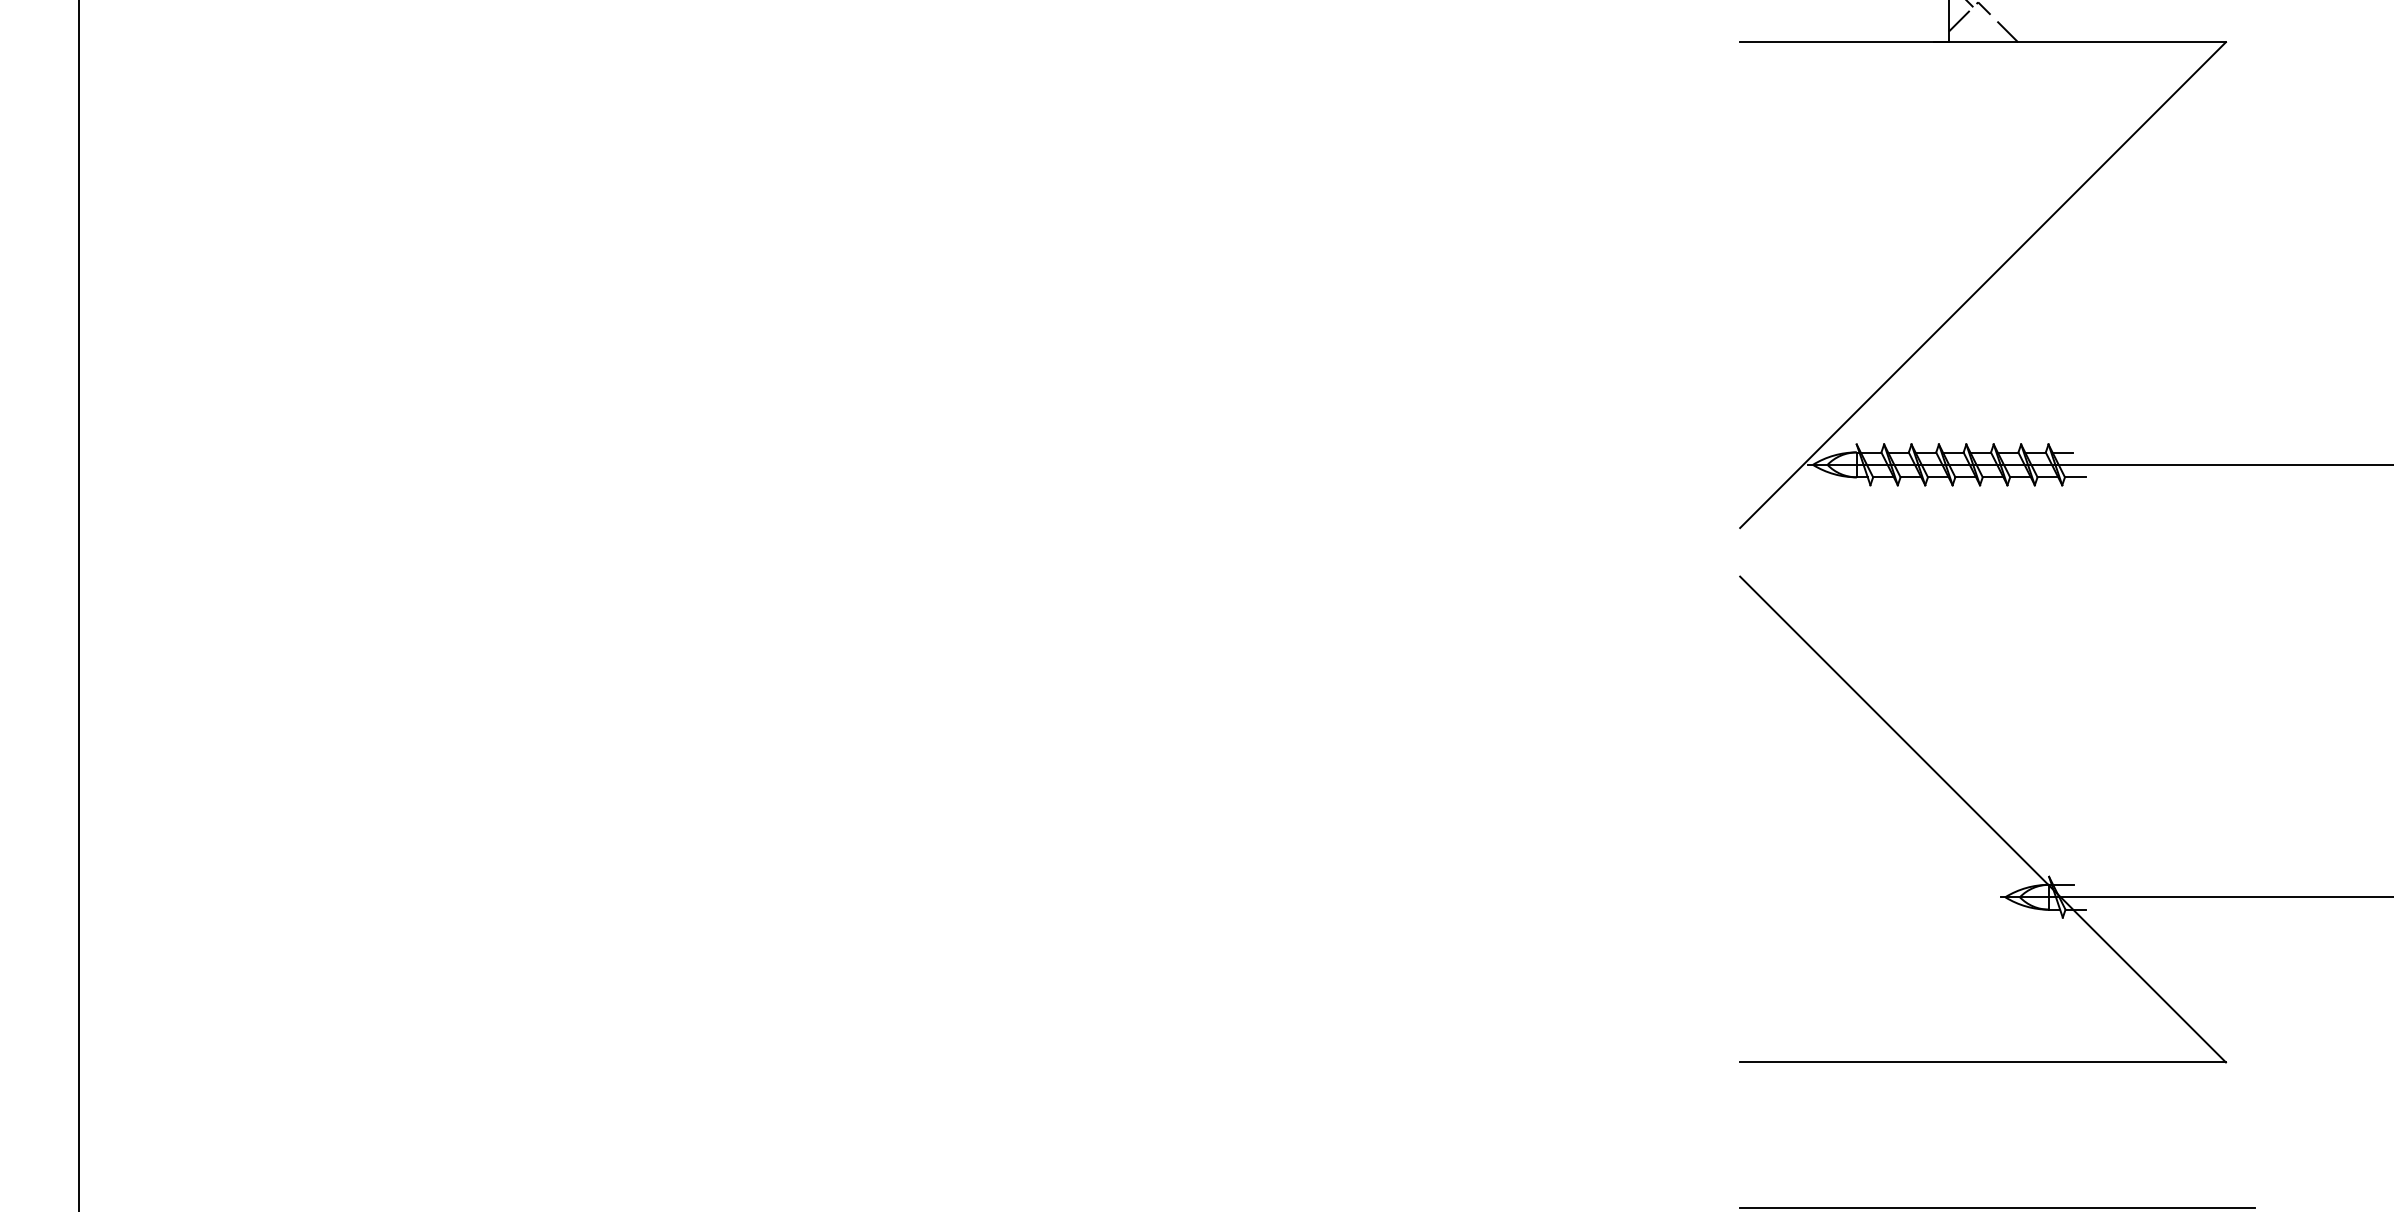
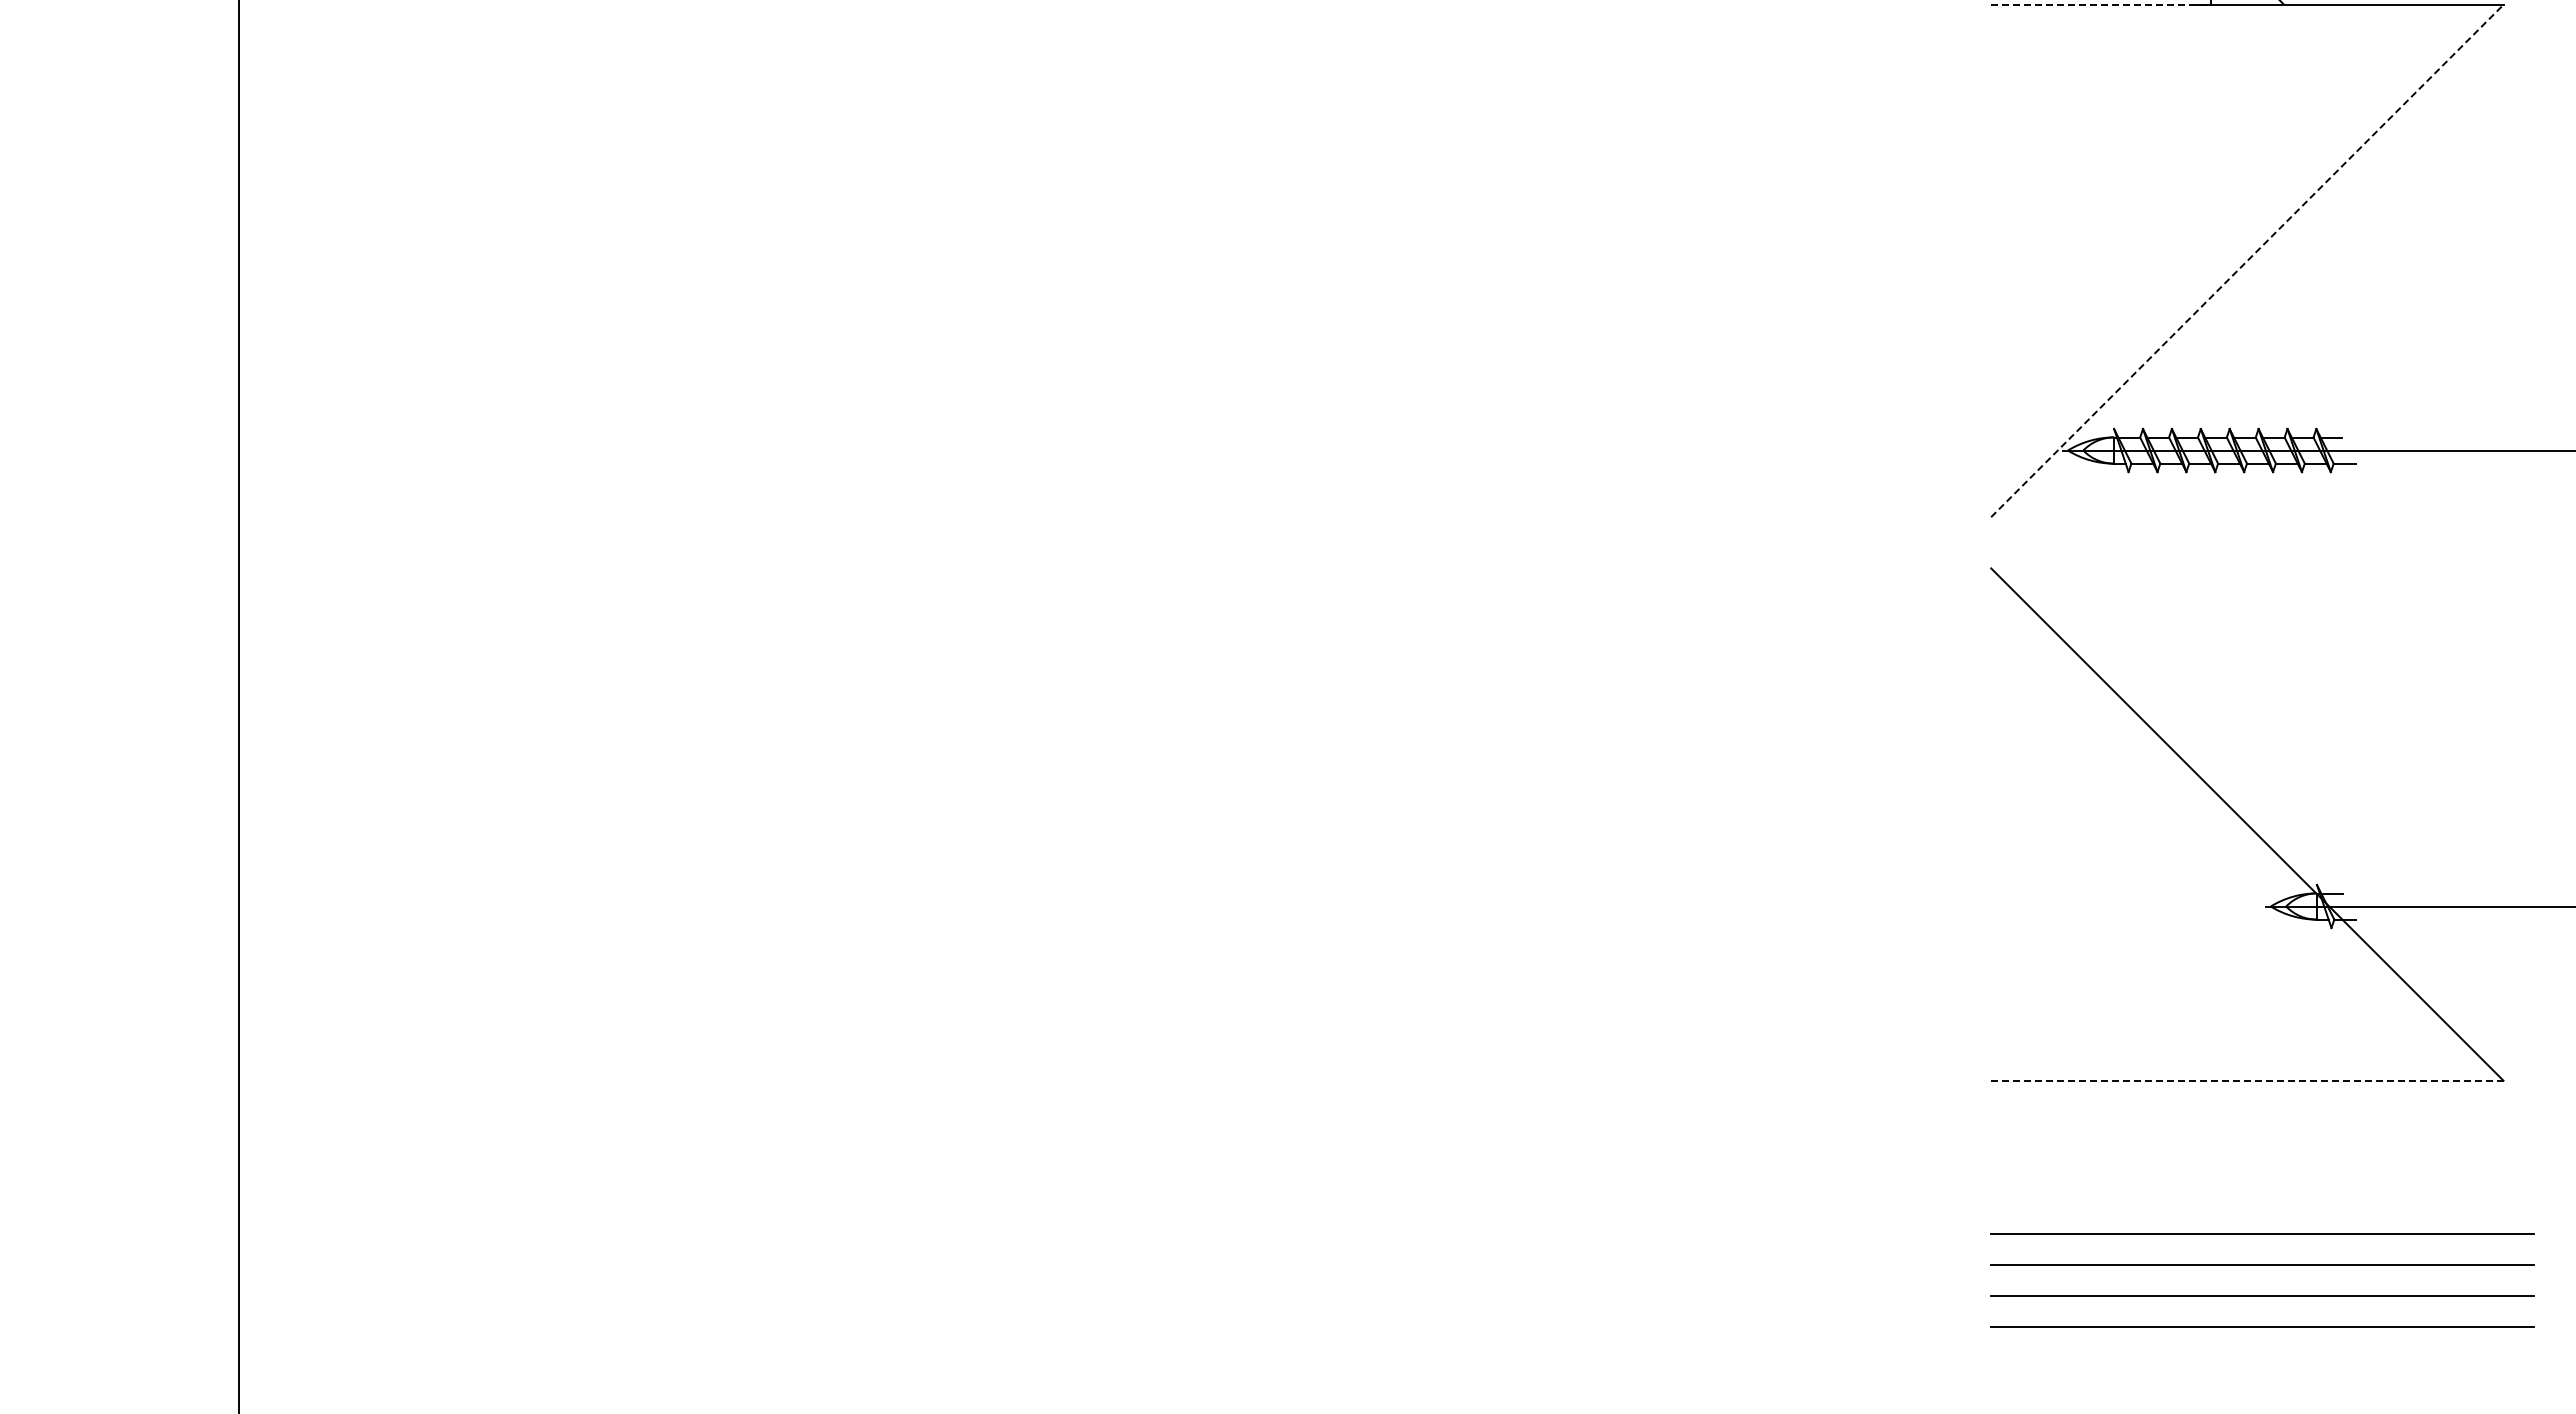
line: (1844, 41) -> (2101, 4), solid -> dashed
line: (1983, 284) -> (2247, 260), solid -> dashed
line: (1983, 1062) -> (2247, 1080), solid -> dashed

